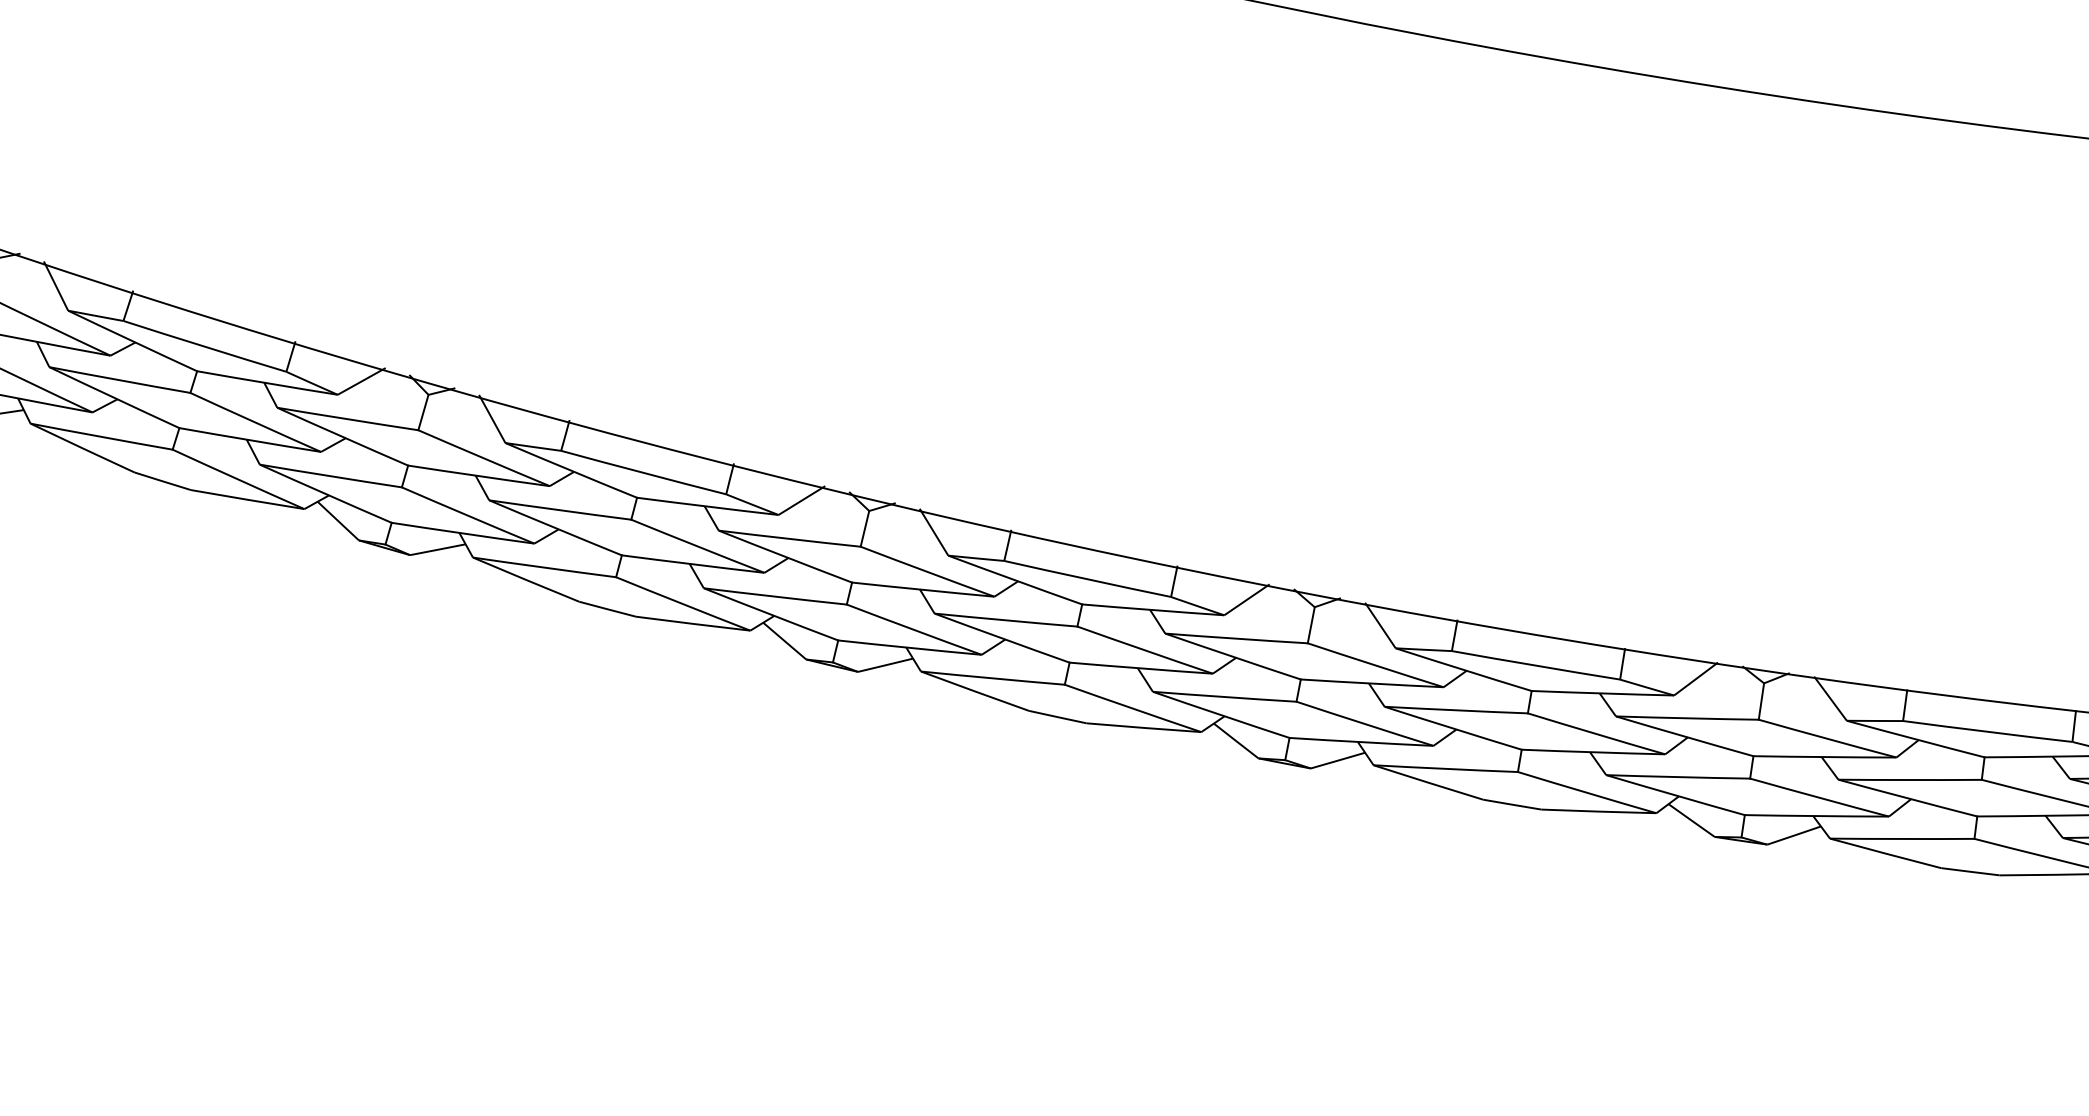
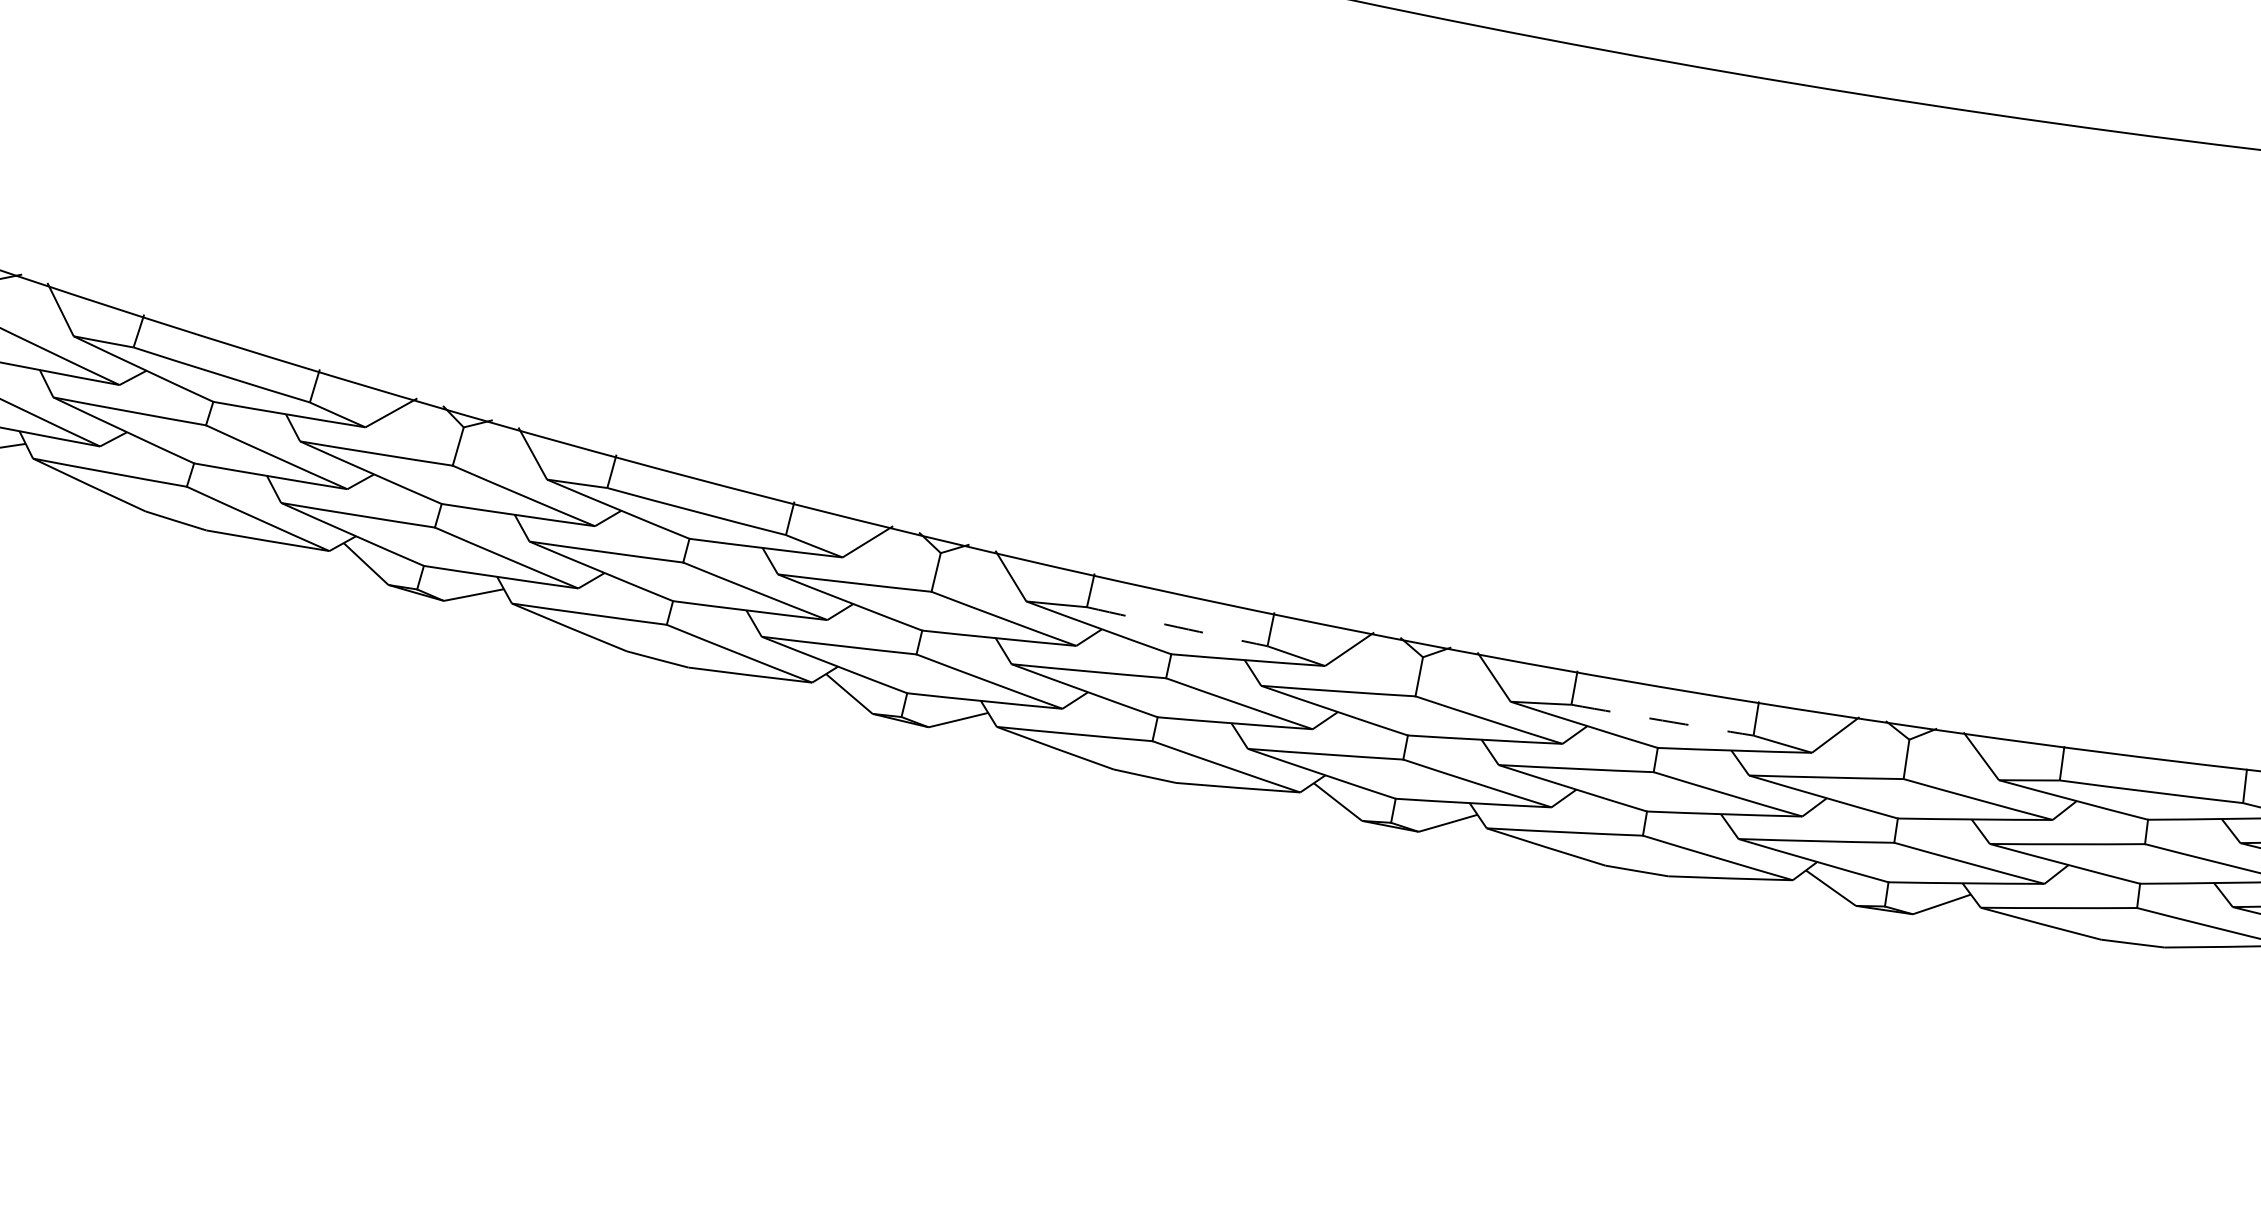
arc: (1087, 579) -> (1177, 627), solid -> dashed
arc: (1535, 665) -> (1661, 720), solid -> dashed

